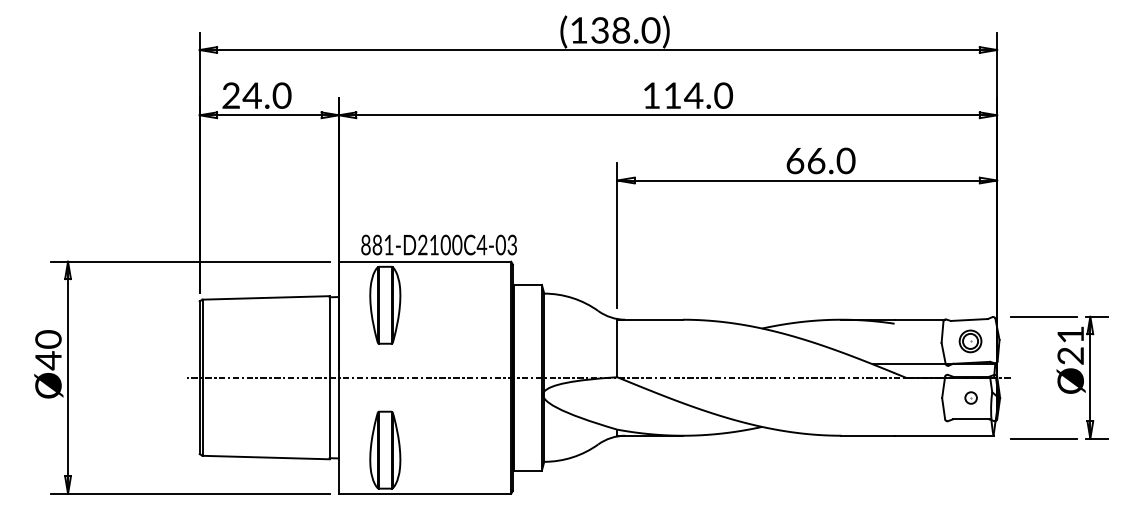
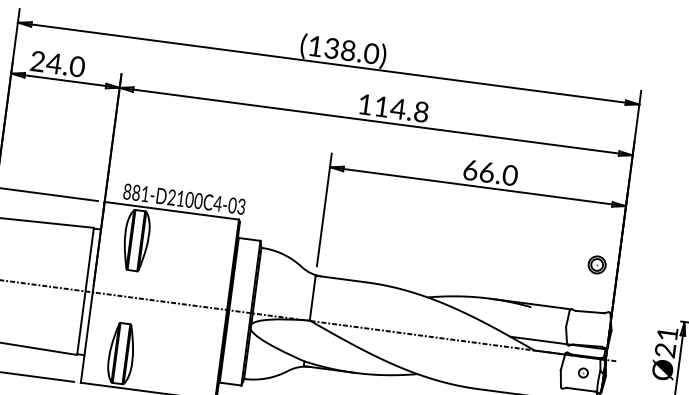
text: (723, 95) -> (421, 111), 114.0 -> 114.8
line: (1043, 316) -> (648, 316), removed
part: (970, 341) -> (597, 265), moved

